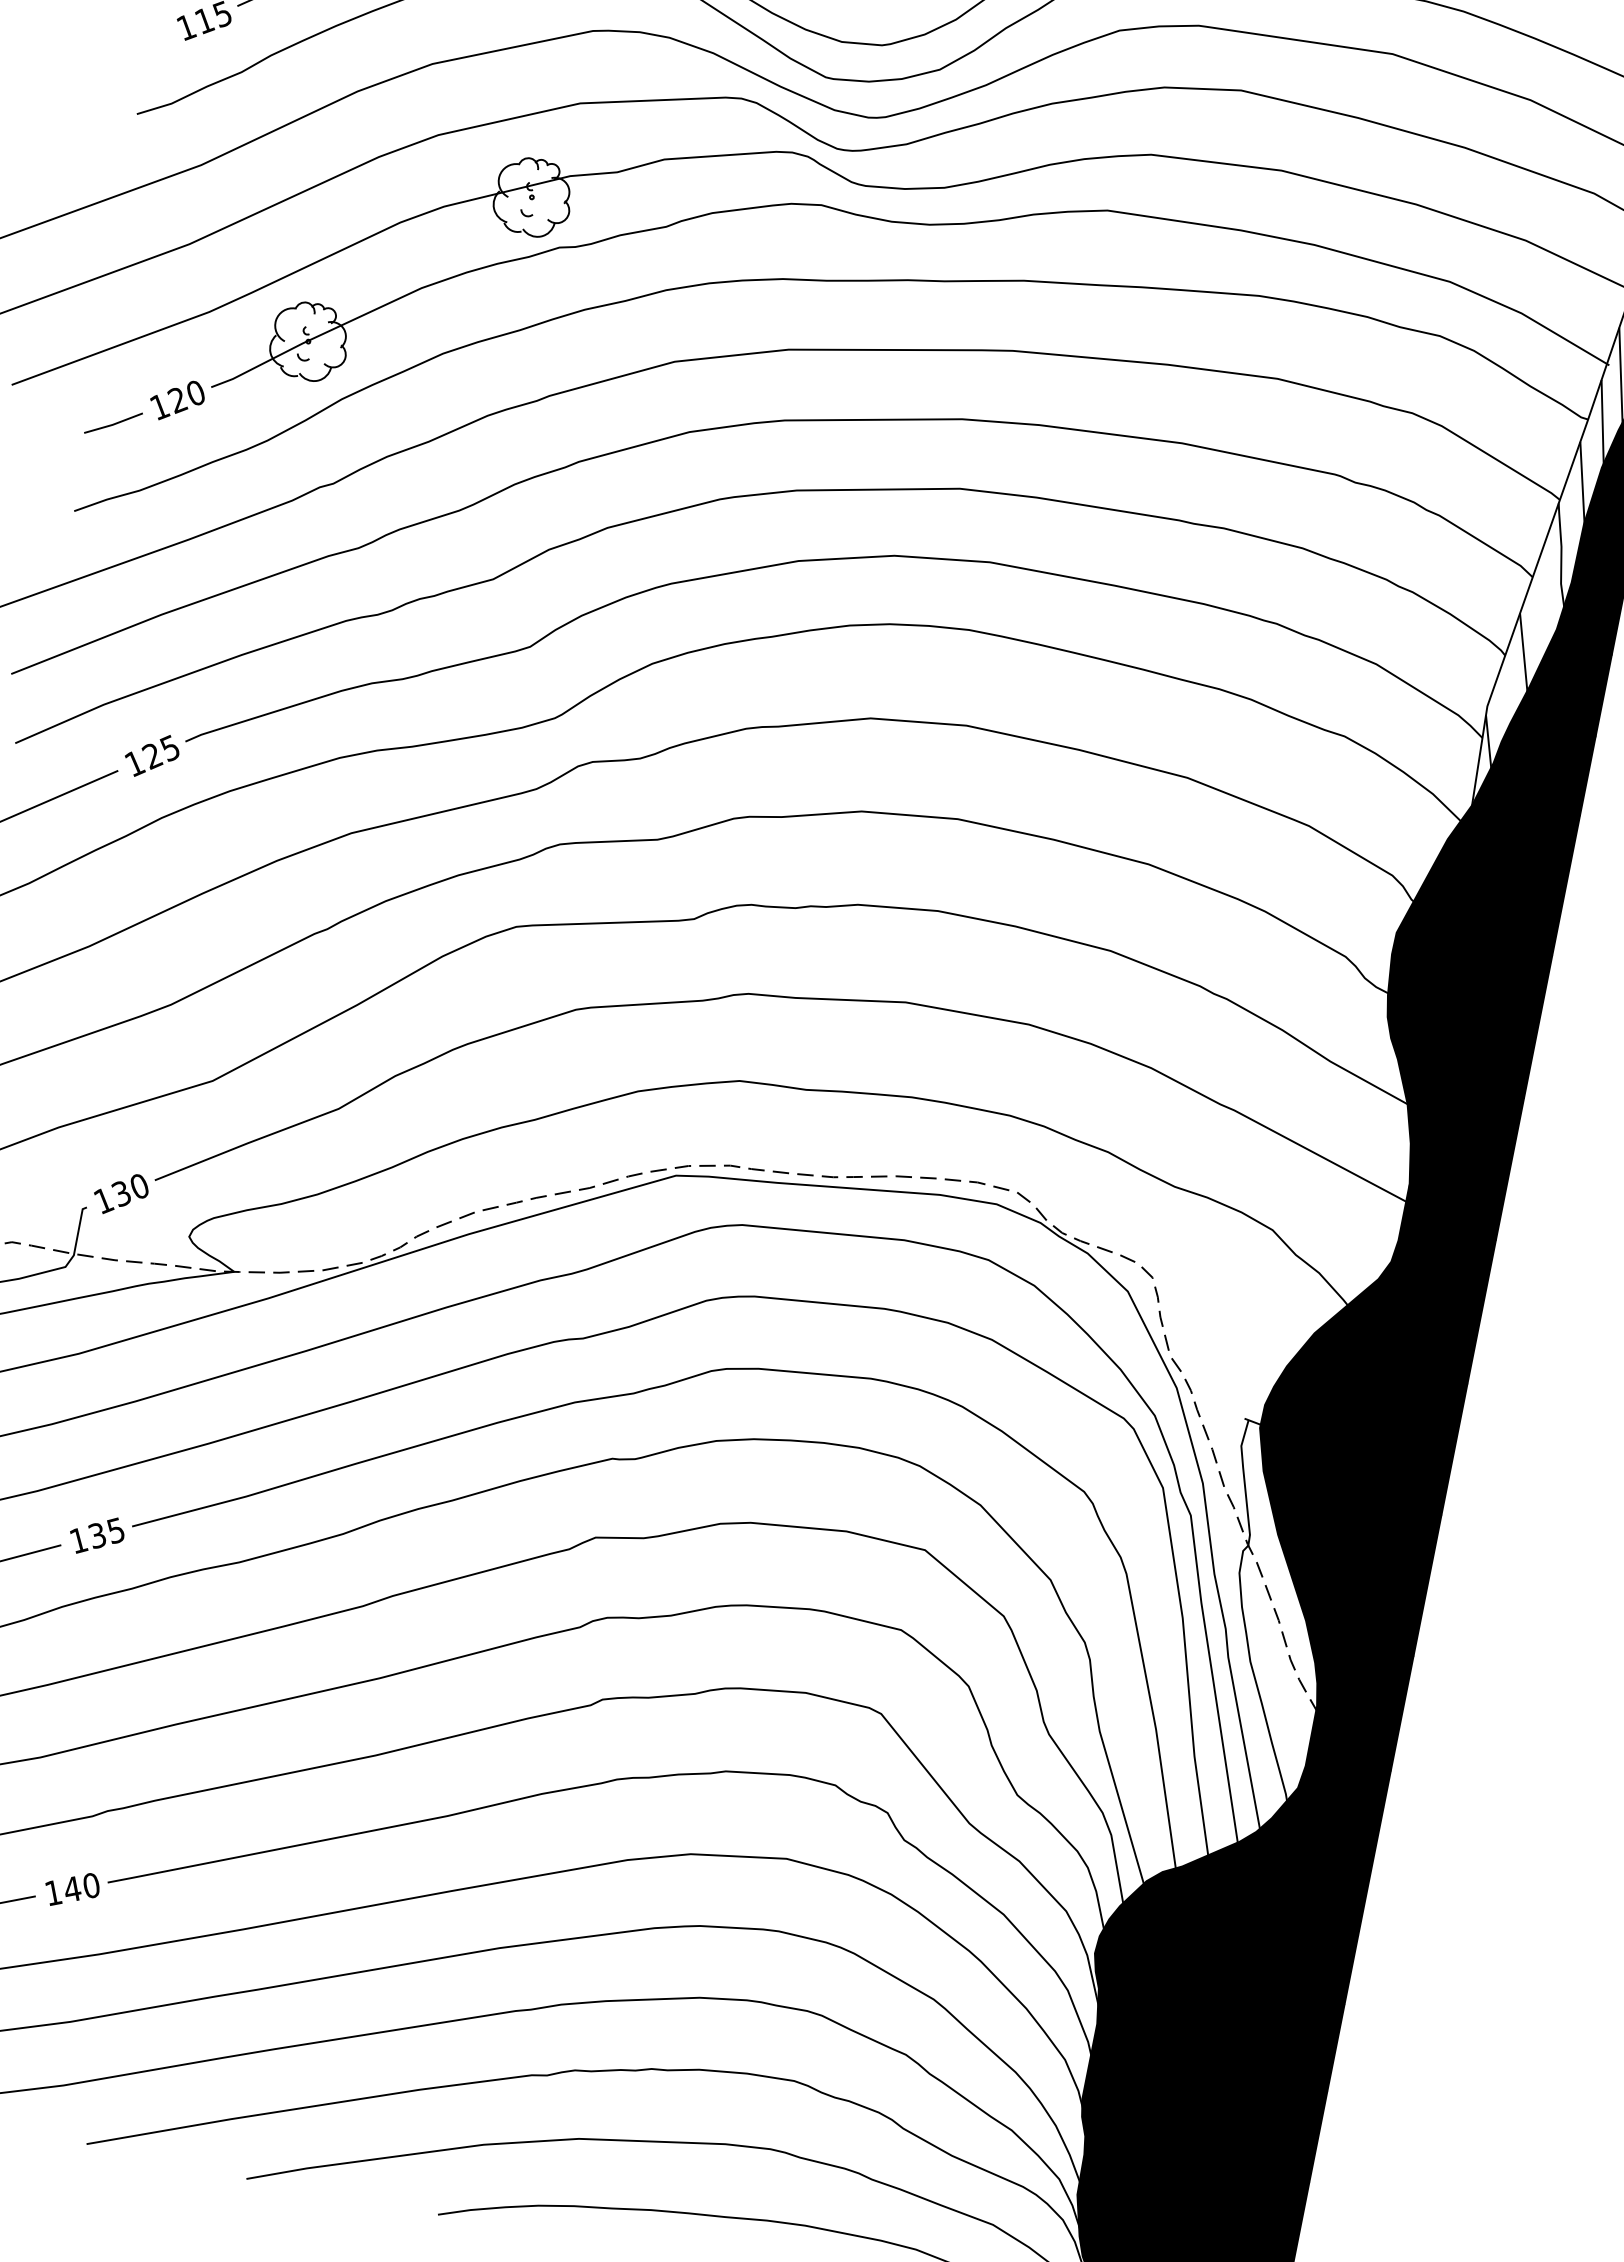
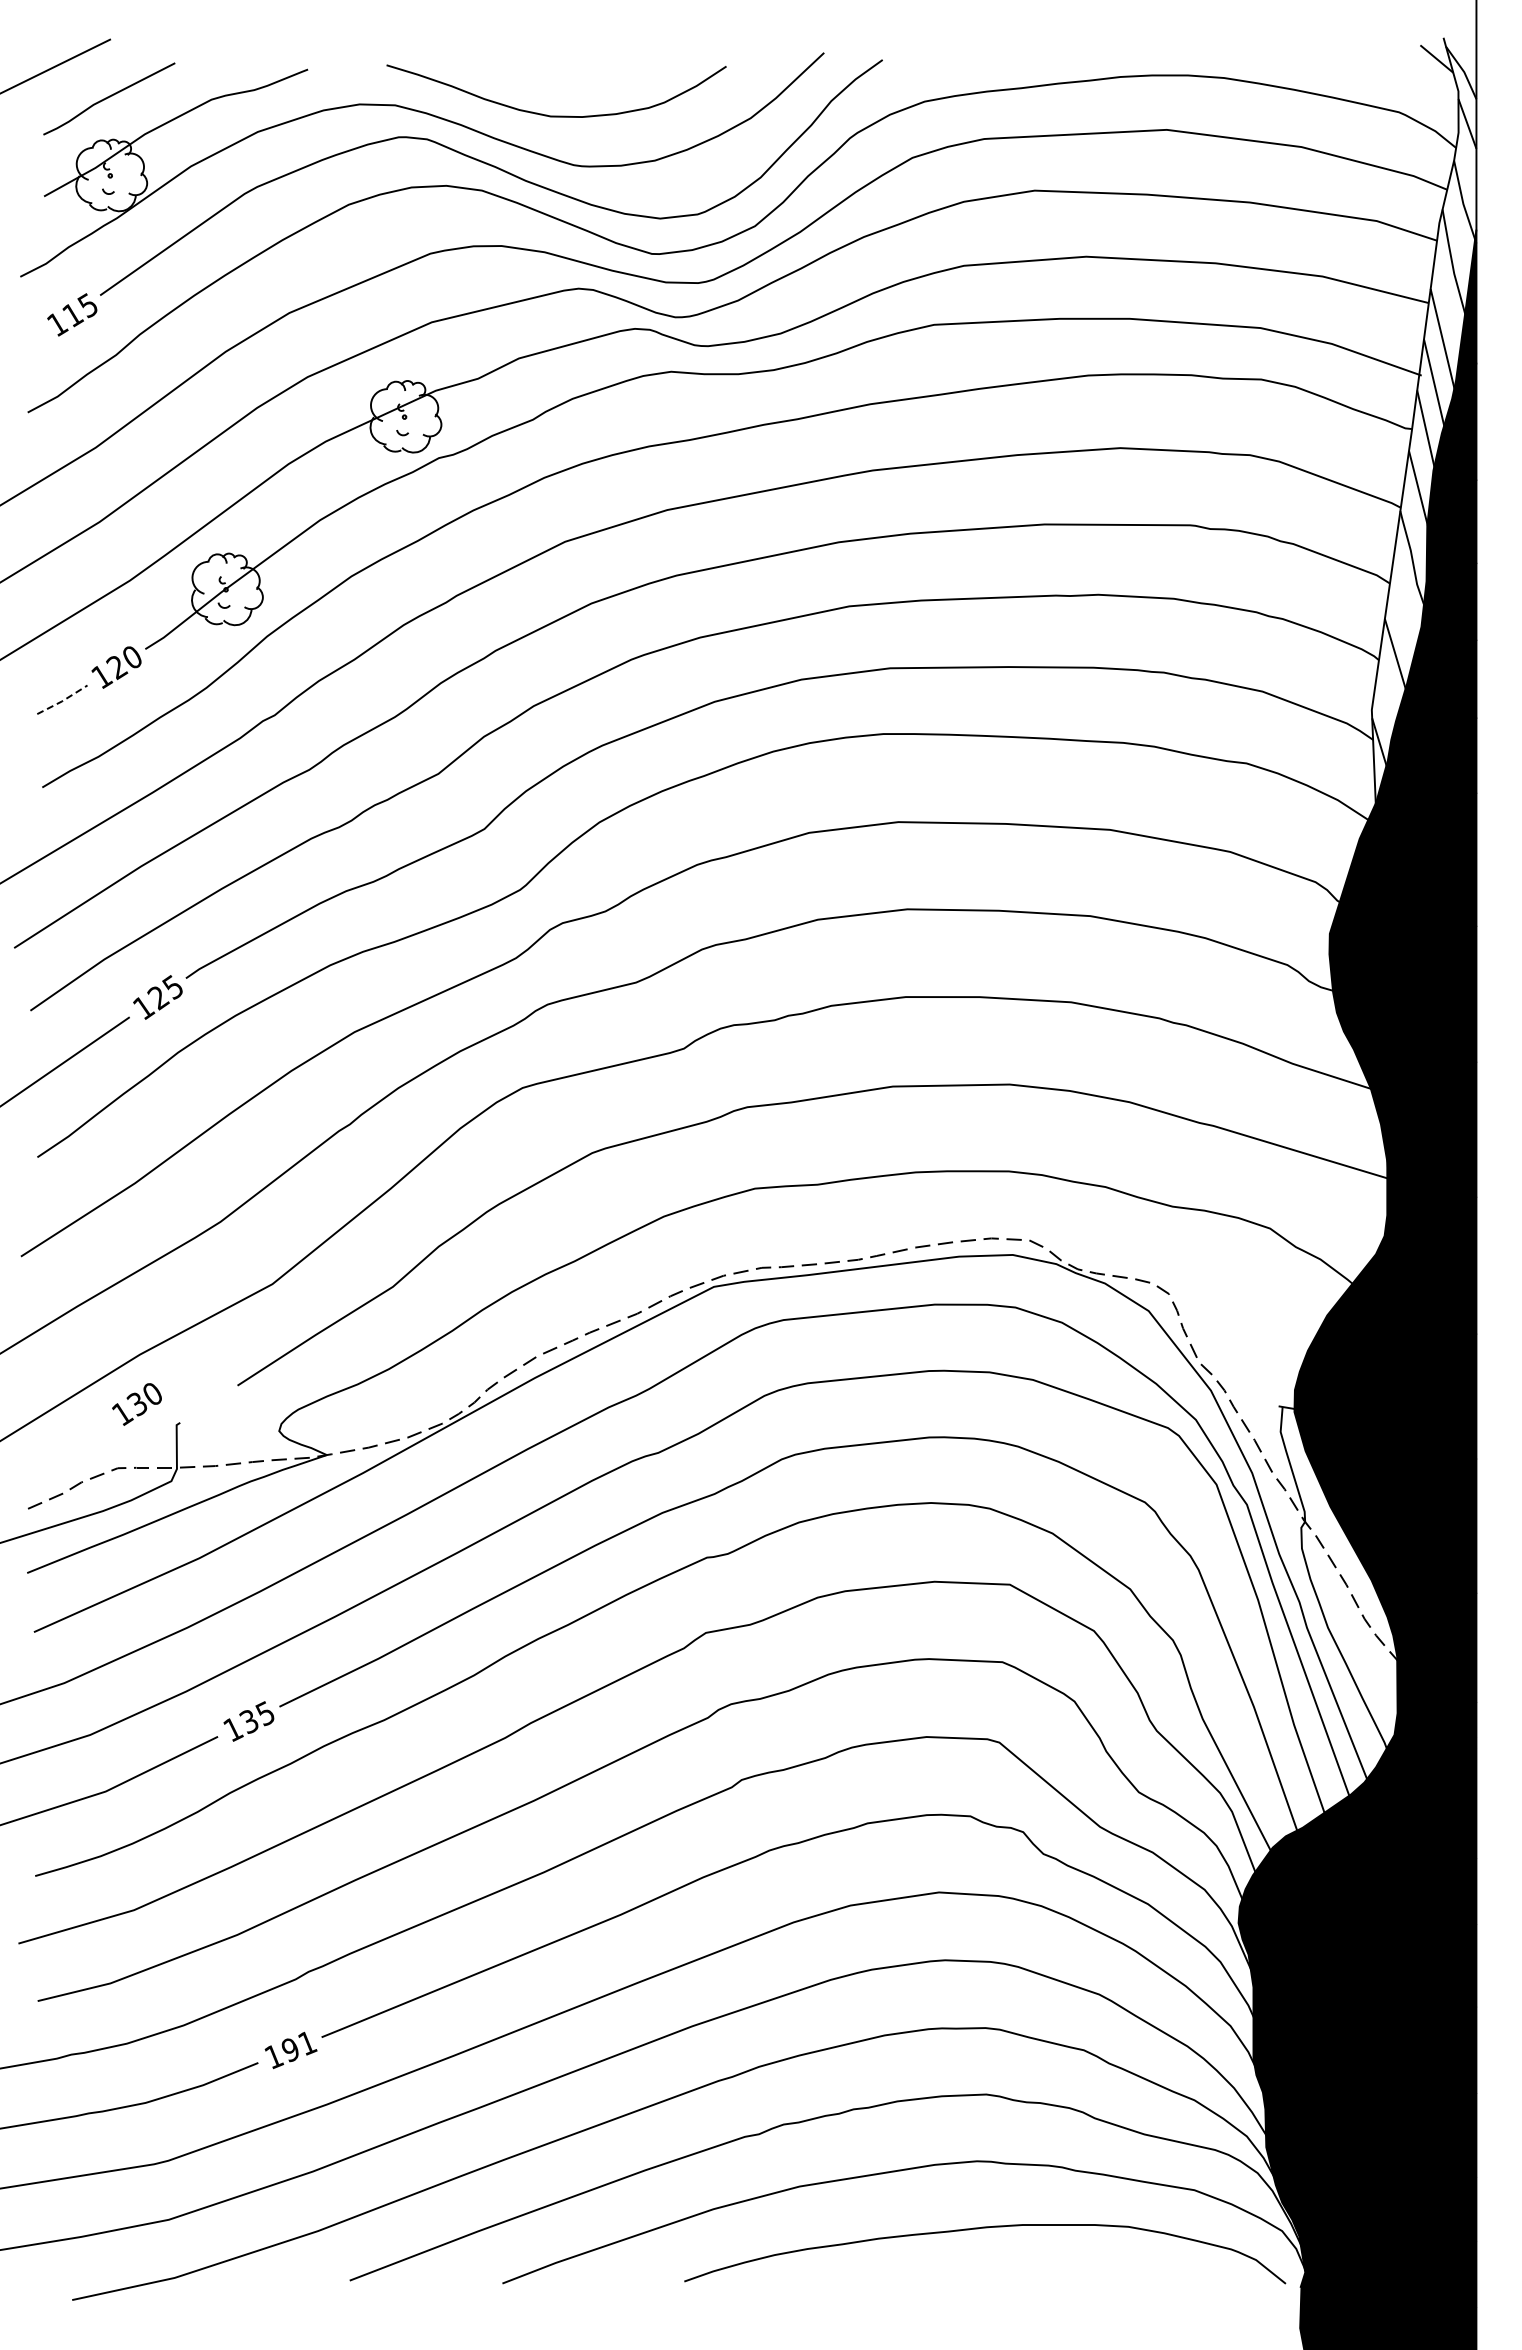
line: (113, 423) -> (62, 700), solid -> dashed
text: (120, 1194) -> (136, 1404), moved
text: (82, 1887) -> (299, 2046), 140 -> 191

